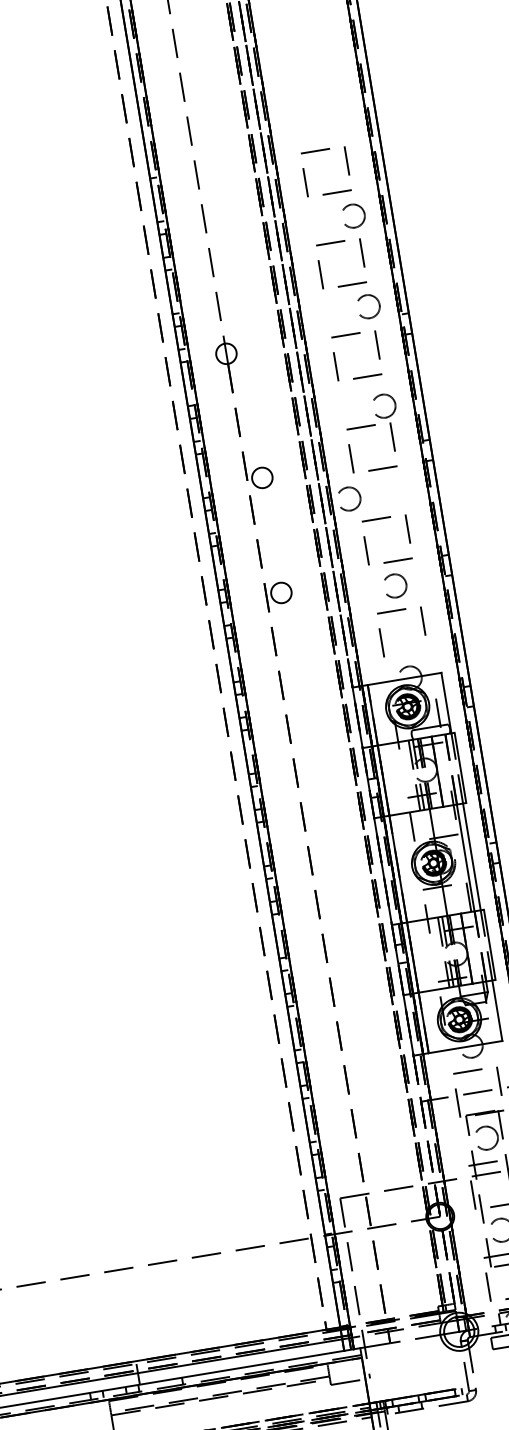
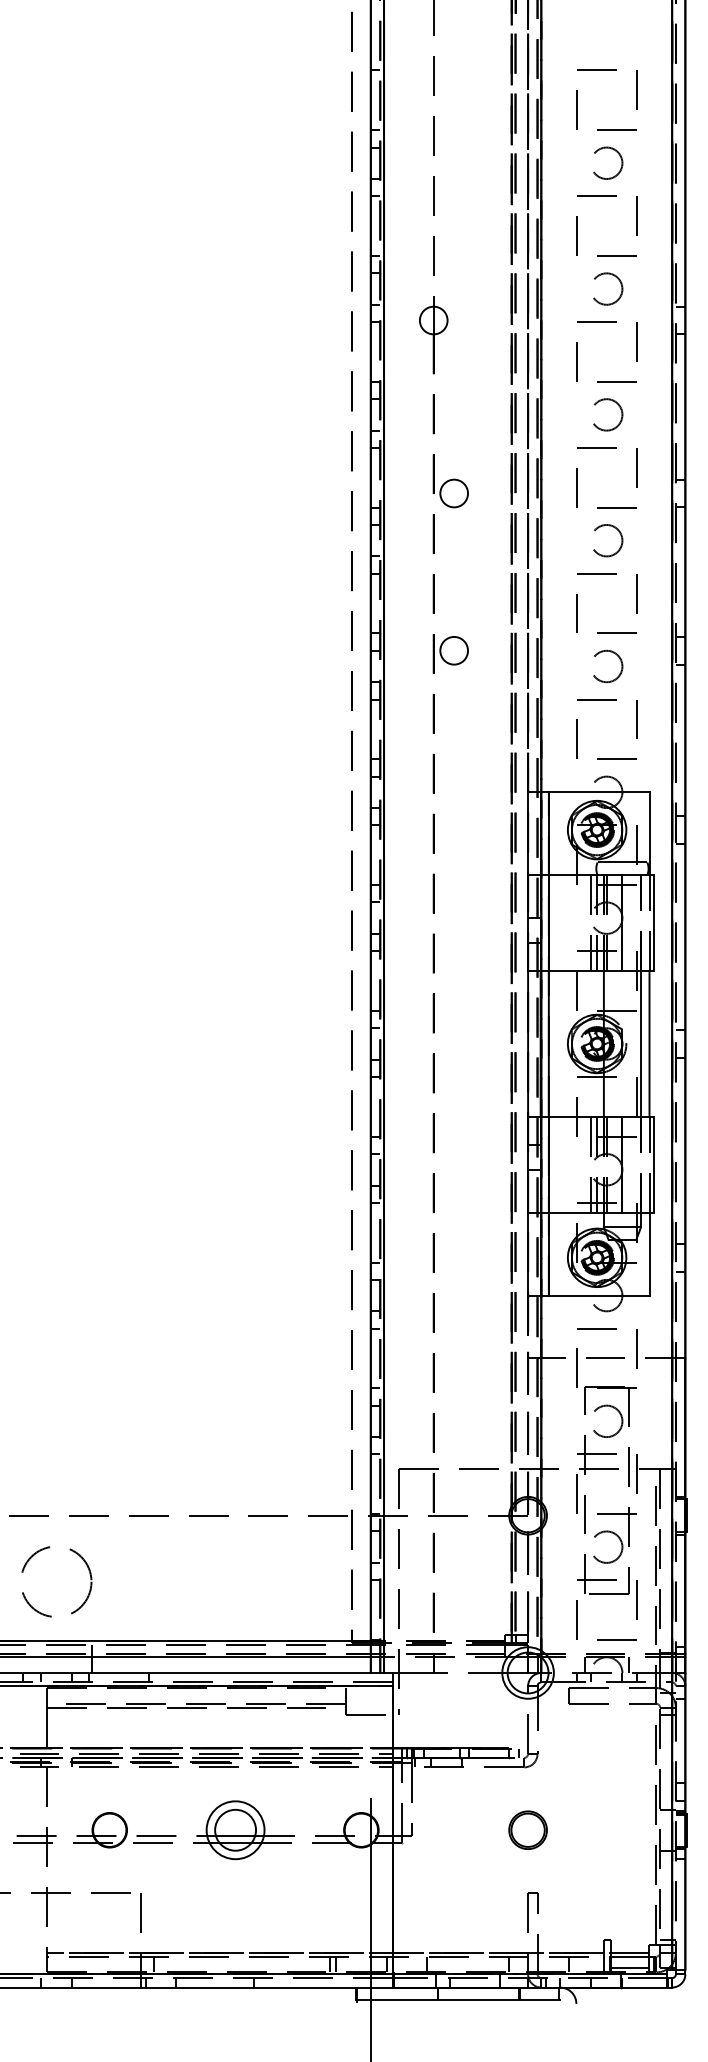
circle: (354, 215) -> (608, 162), moved
circle: (369, 306) -> (608, 288), moved
circle: (385, 405) -> (608, 414), moved
circle: (350, 498) -> (608, 540), moved
line: (413, 652) -> (616, 758), added
circle: (103, 1321) -> (56, 1581), added

